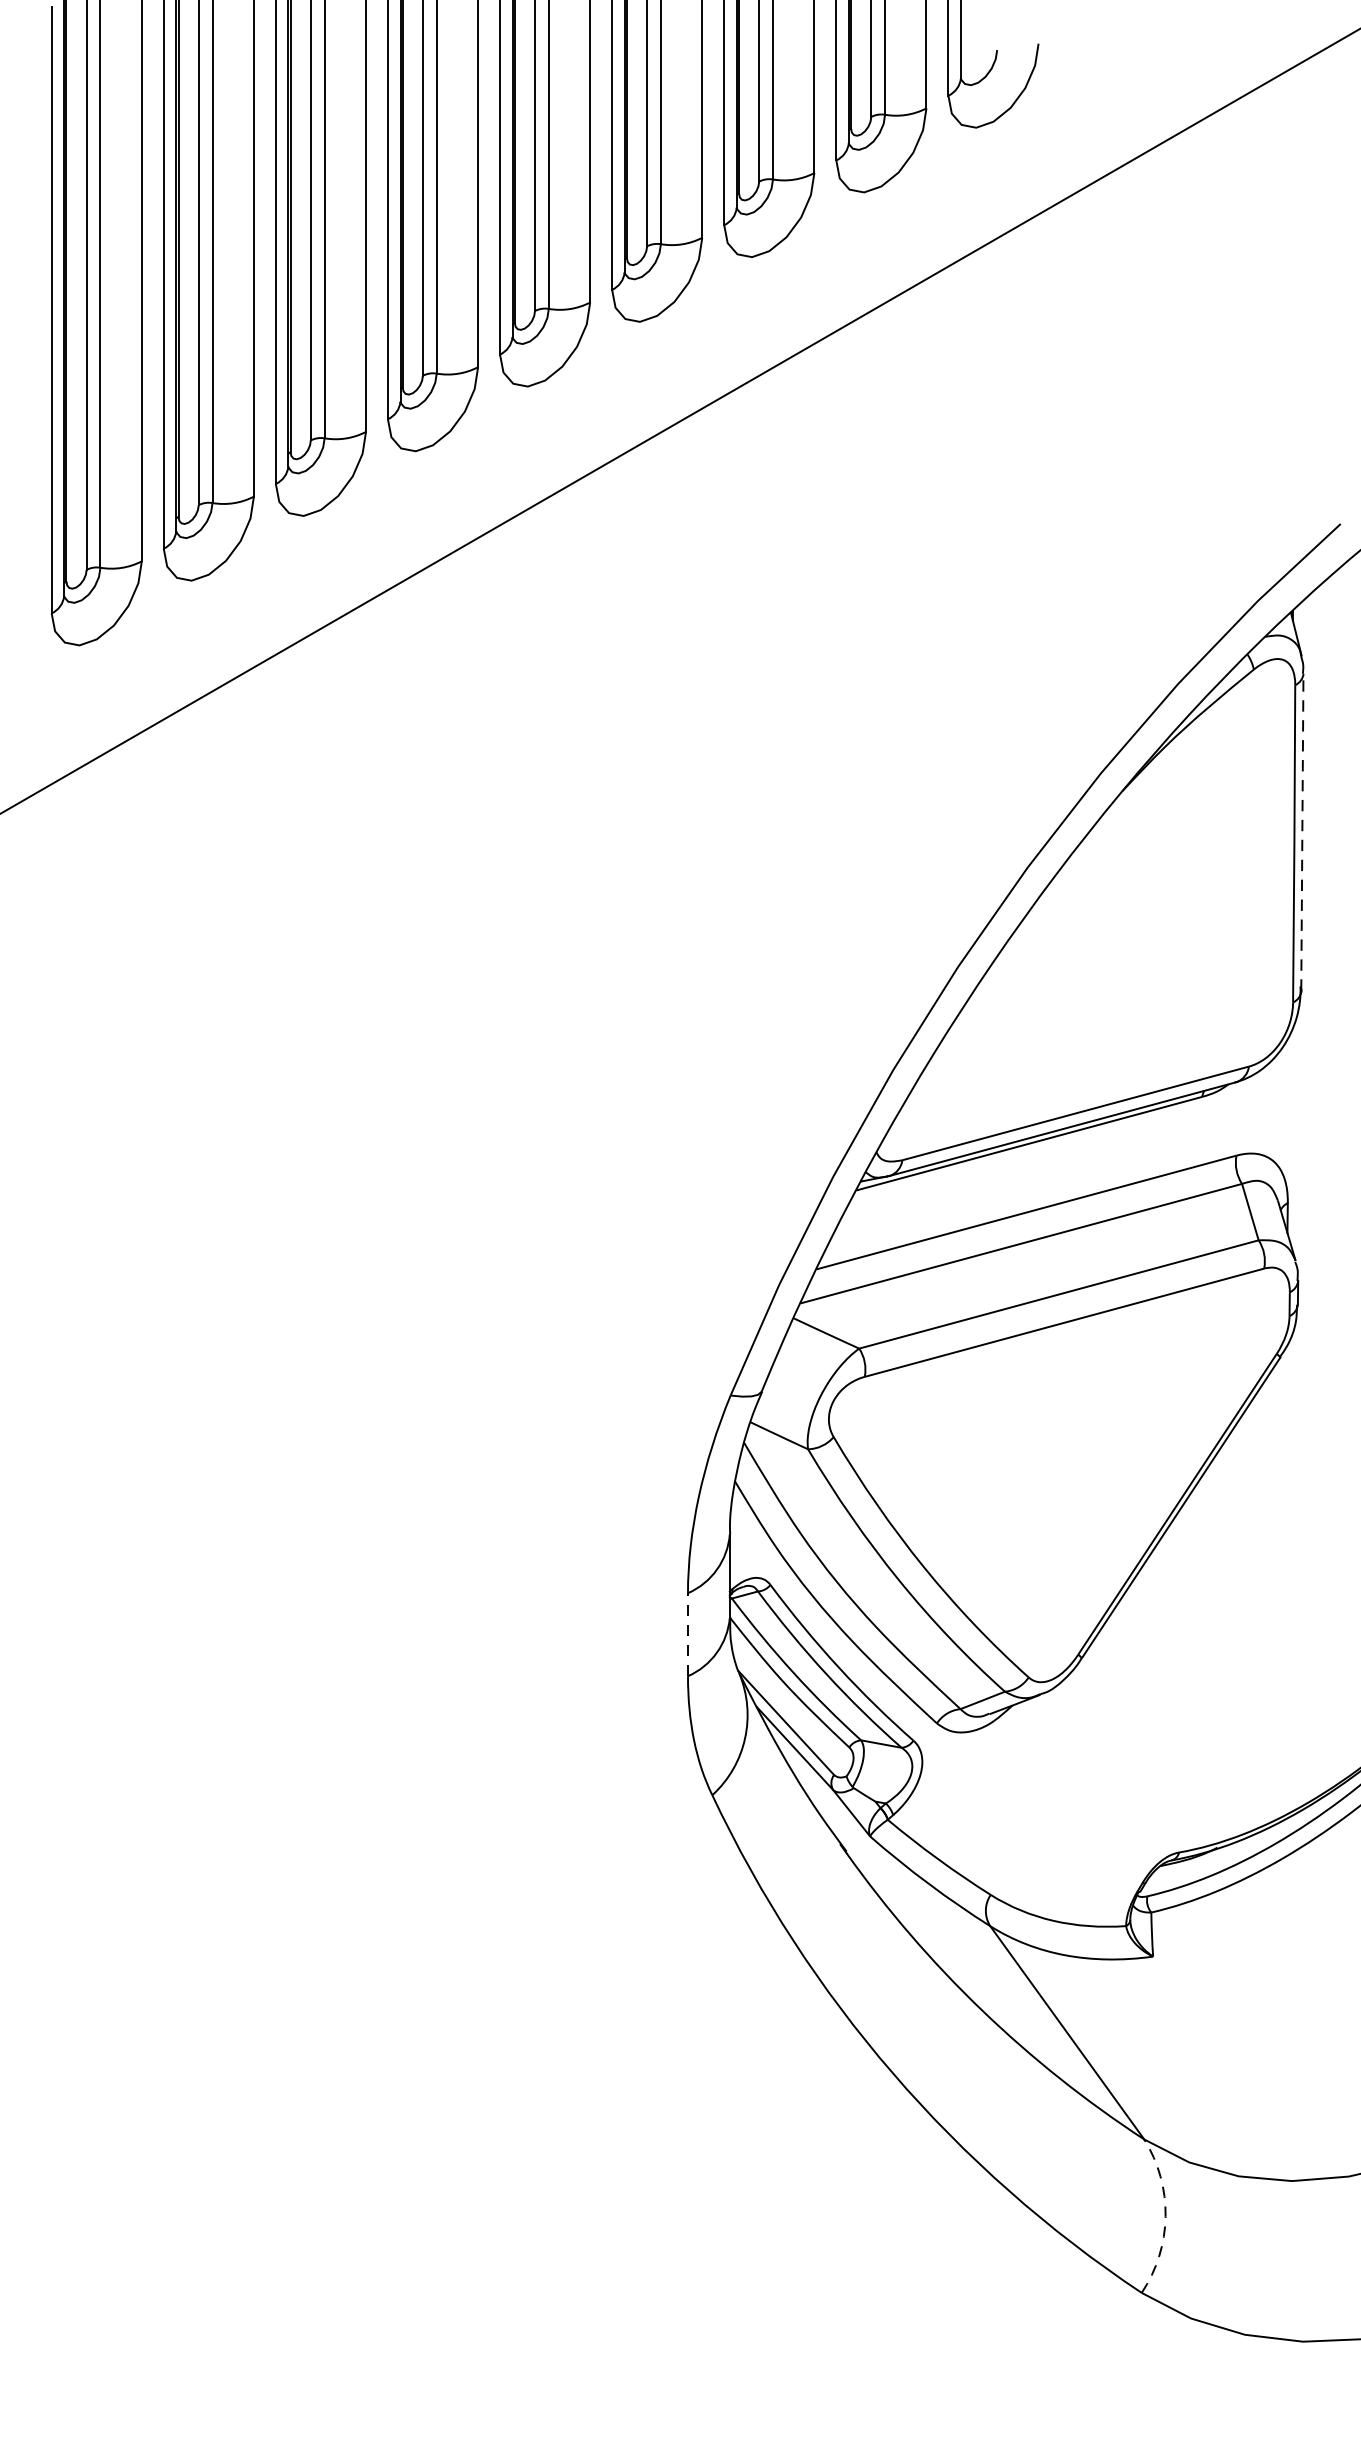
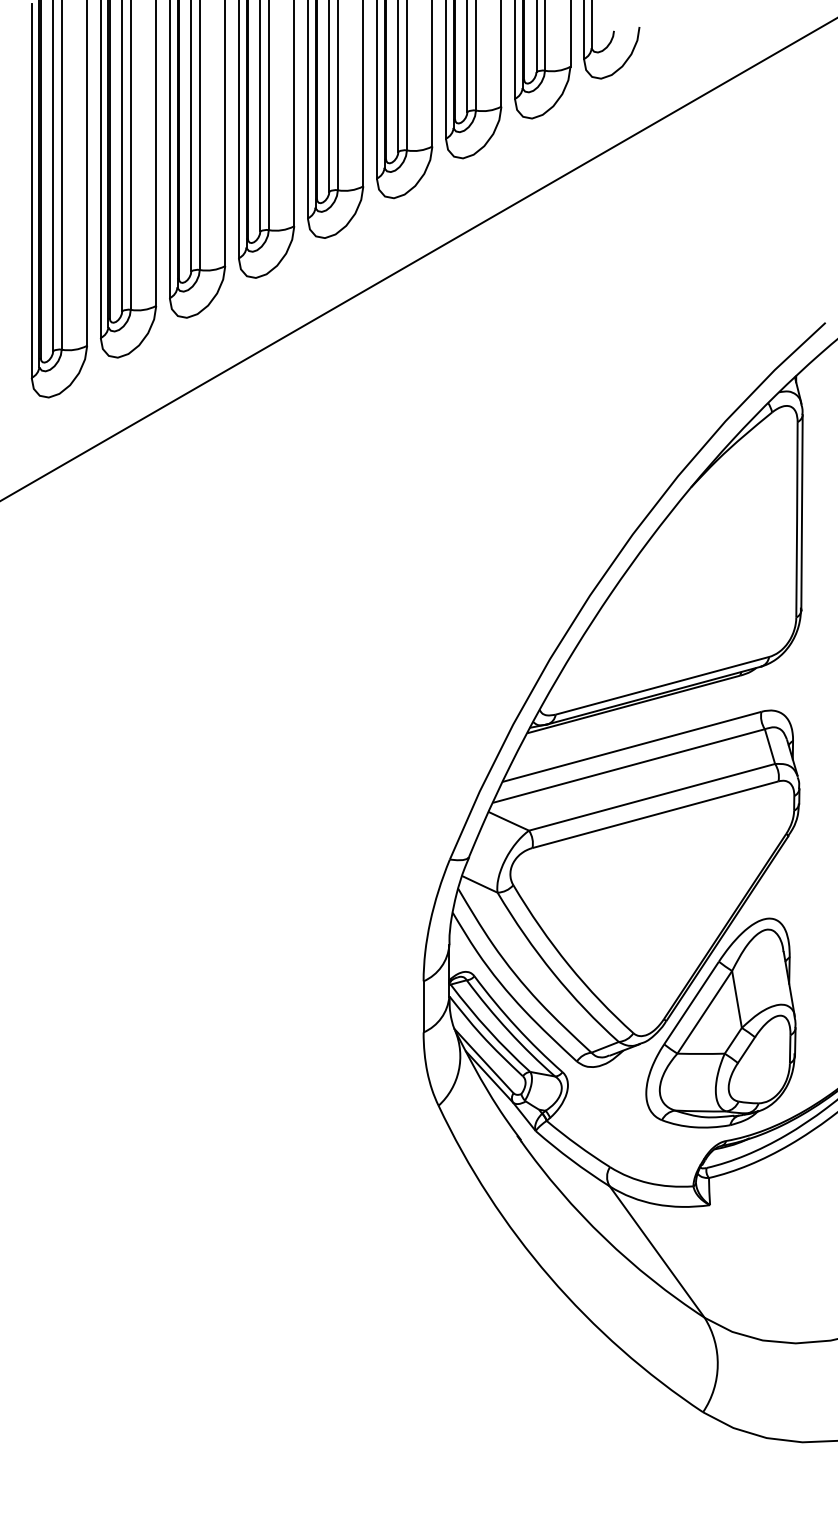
line: (1303, 832) -> (802, 512), dashed -> solid
line: (687, 1634) -> (423, 1006), dashed -> solid
part: (1170, 1660) -> (720, 1022), added
arc: (1165, 2216) -> (717, 1365), dashed -> solid

